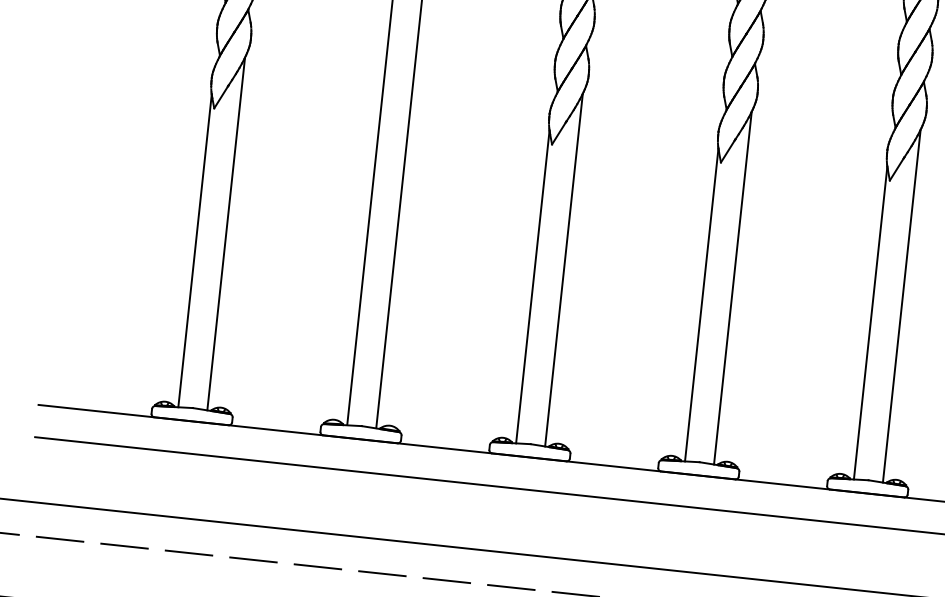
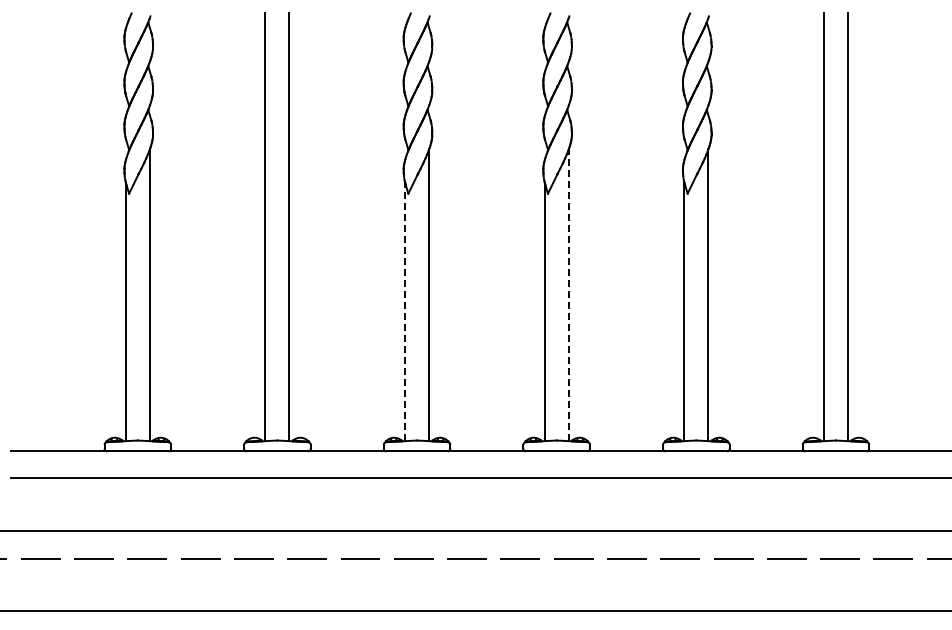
line: (533, 286) -> (405, 311), solid -> dashed
line: (732, 288) -> (568, 295), solid -> dashed

